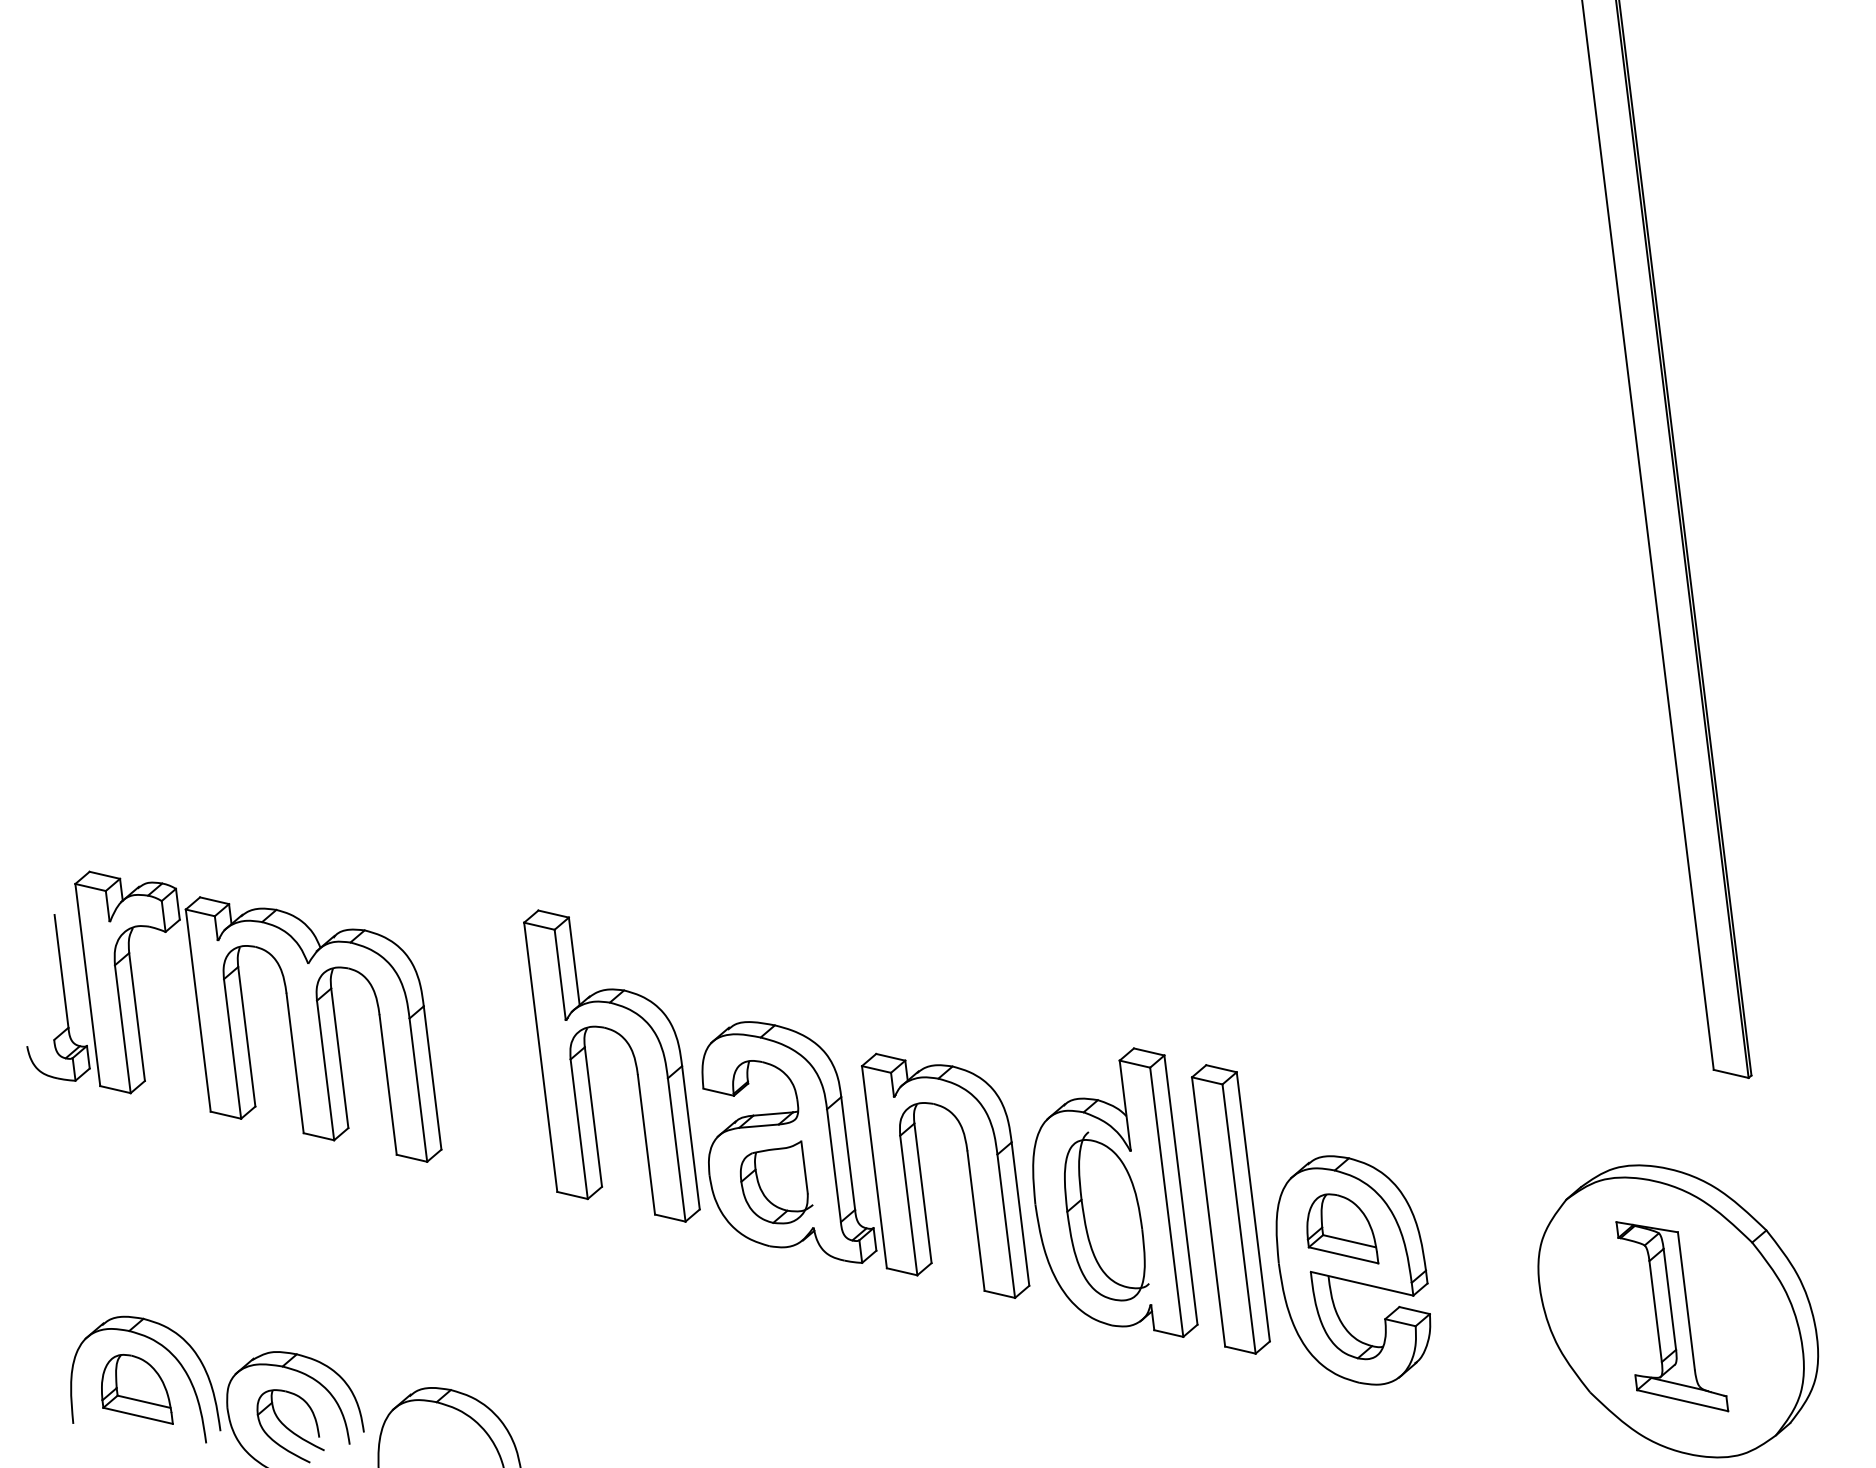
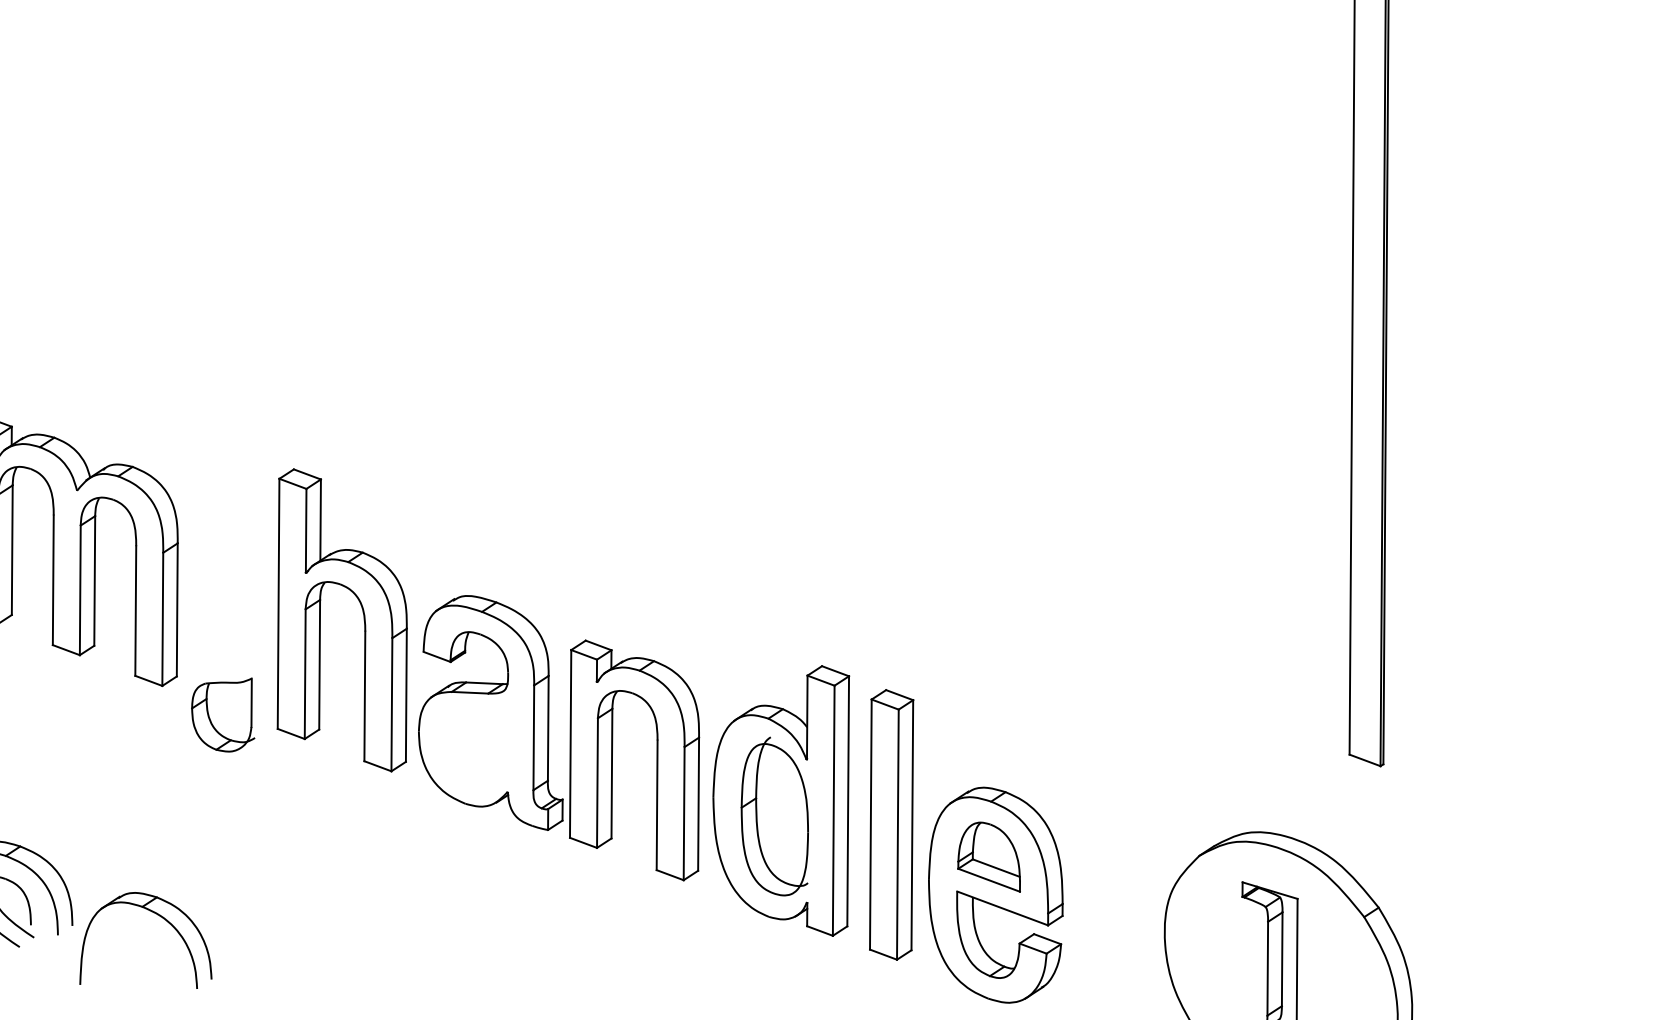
part: (776, 1182) -> (224, 713), moved

